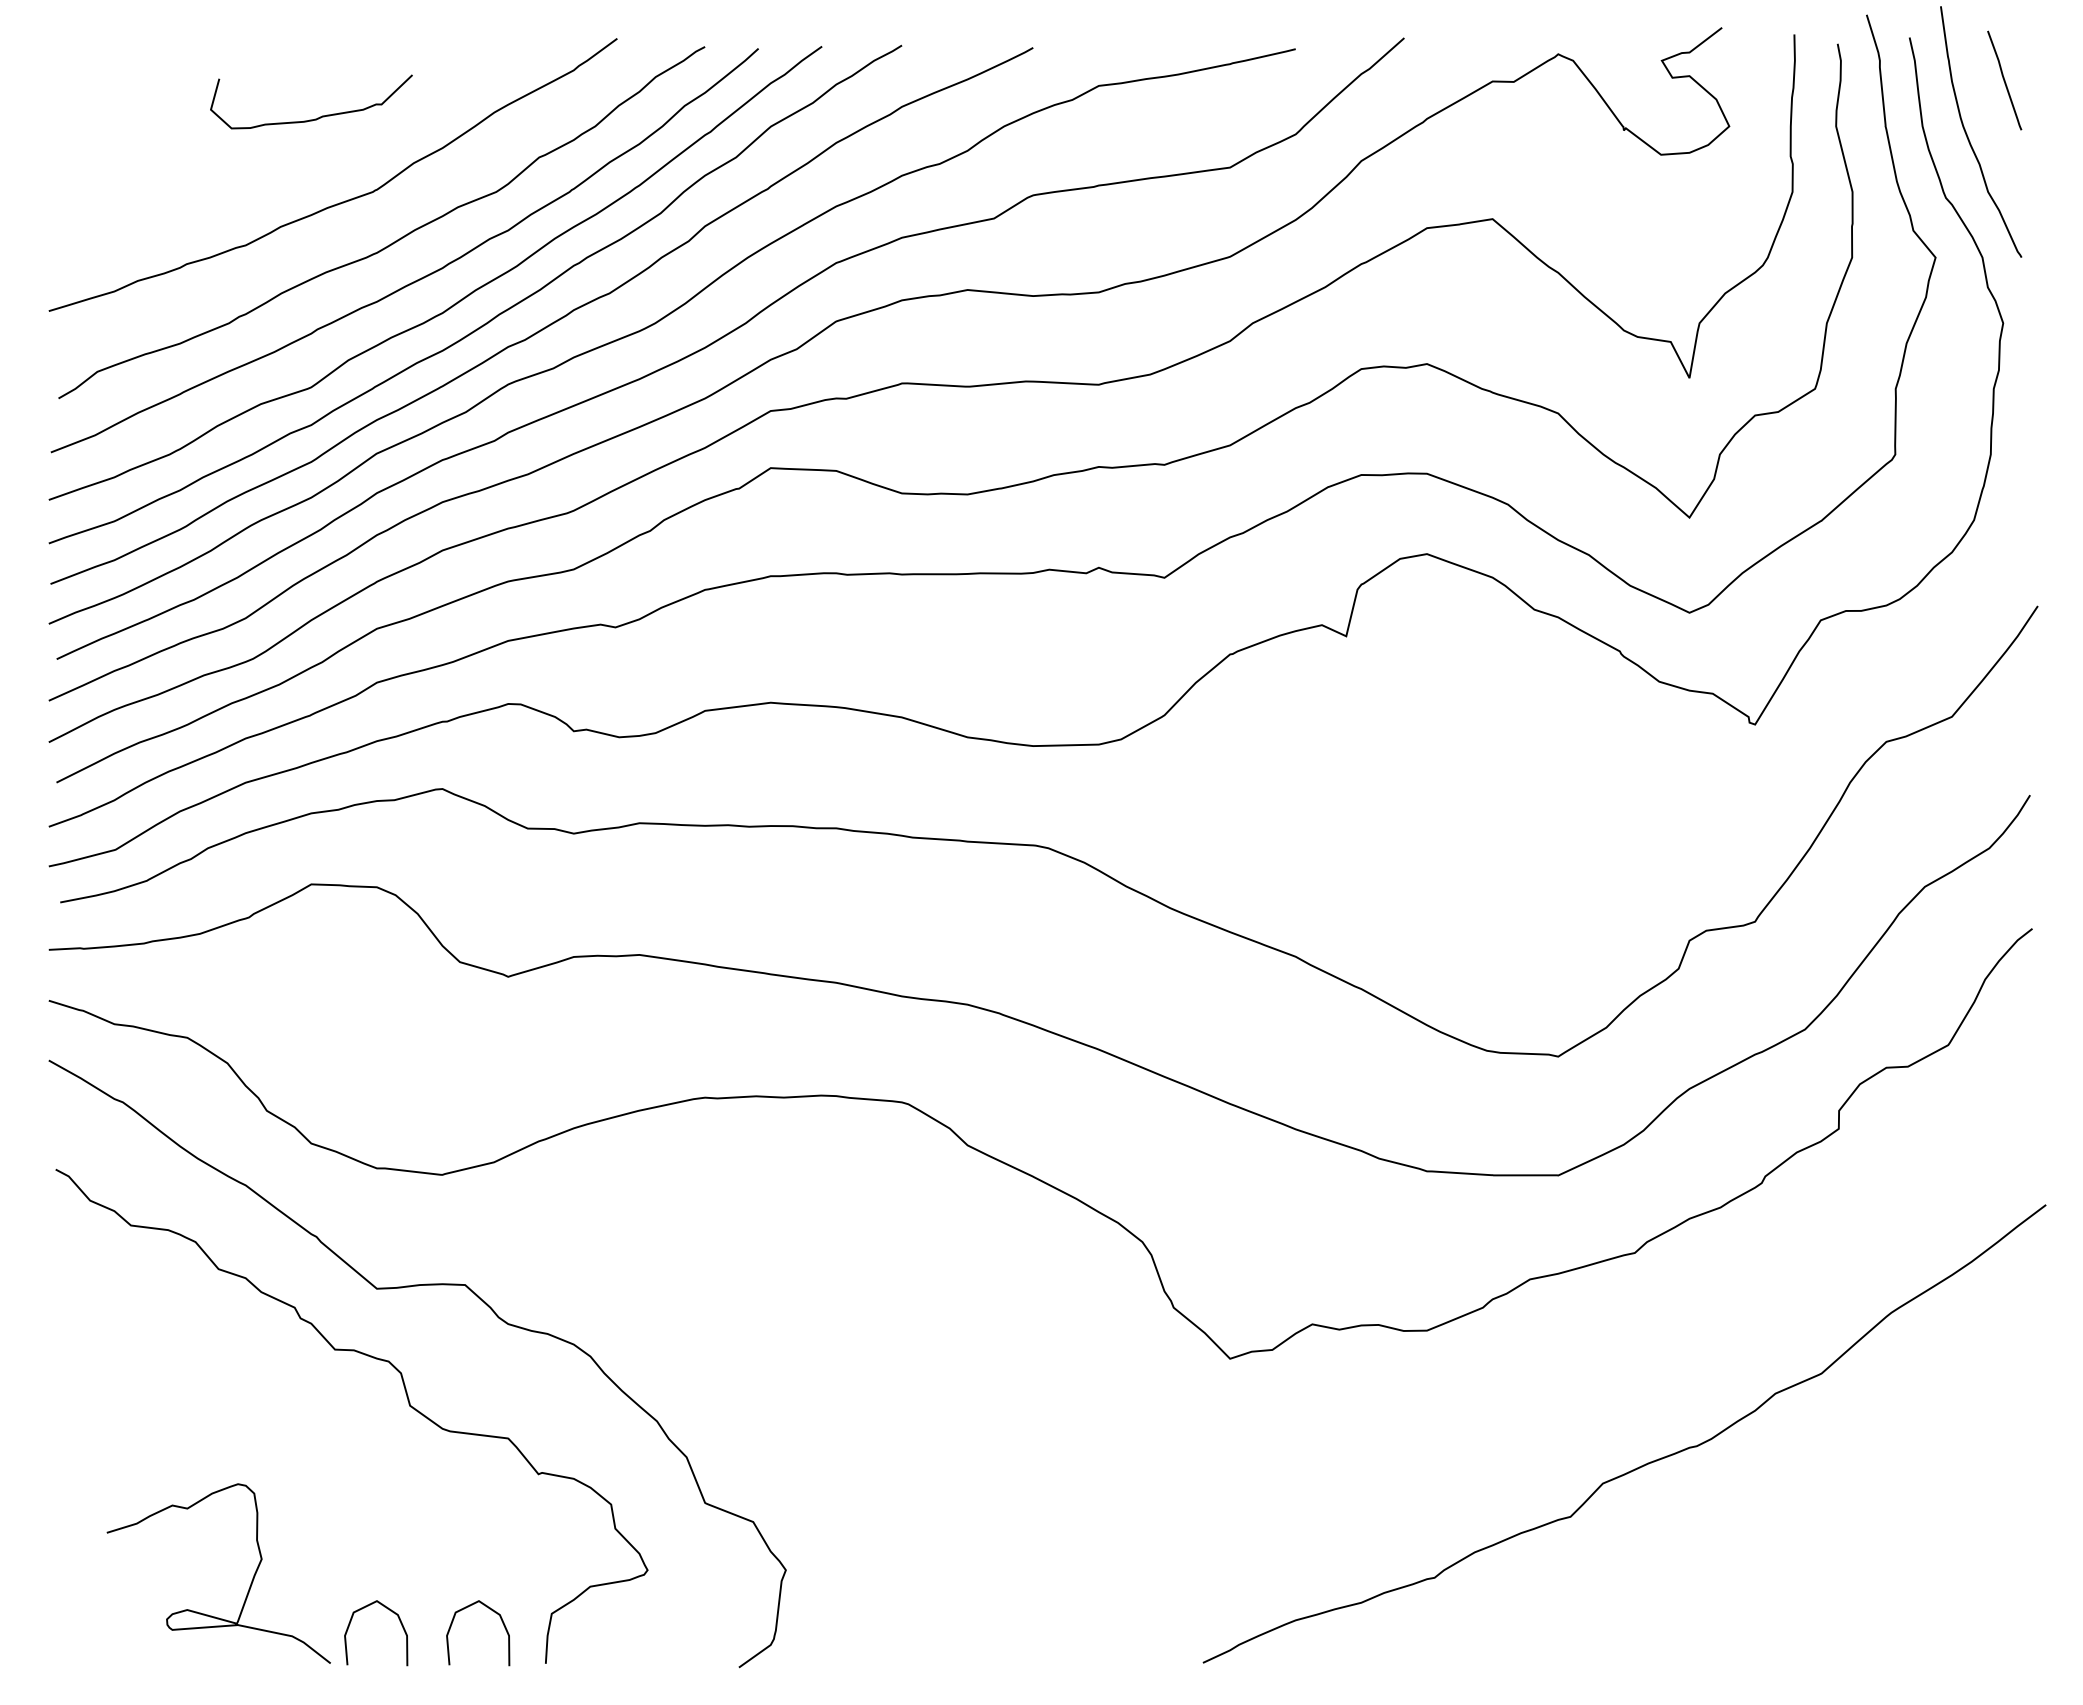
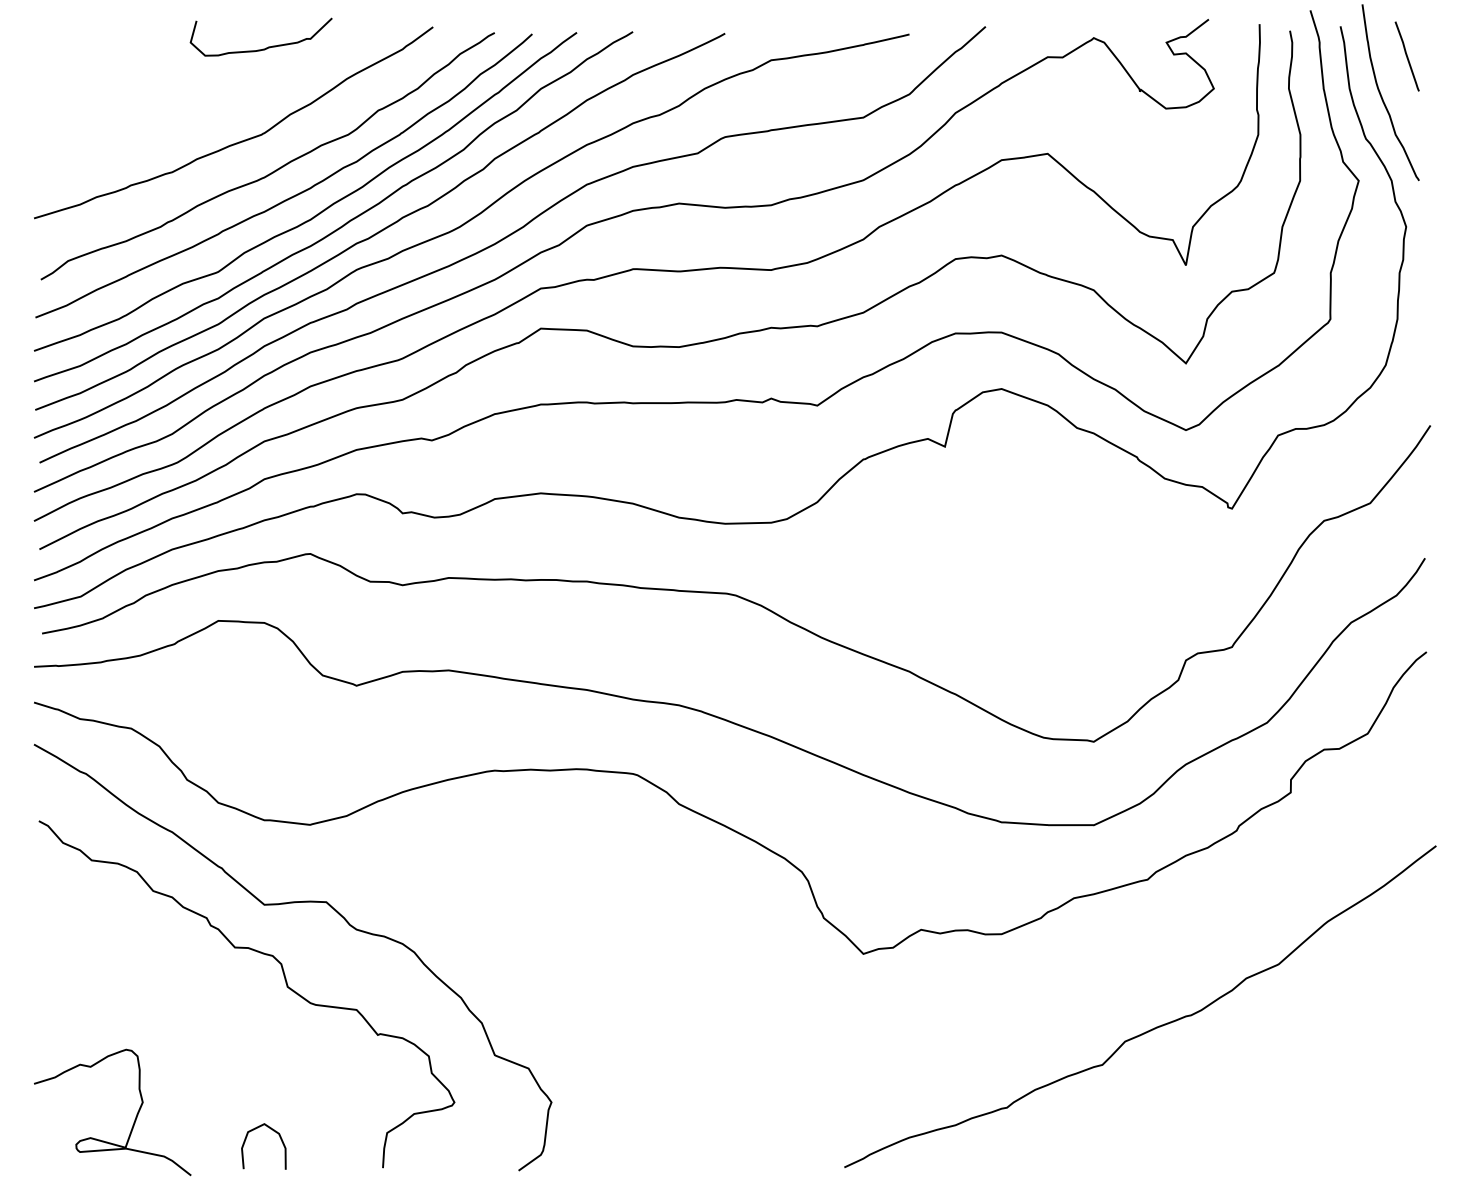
curve: (317, 117) -> (265, 48), moved
curve: (250, 1583) -> (134, 1119), moved
curve: (501, 1621) -> (351, 1138), removed

